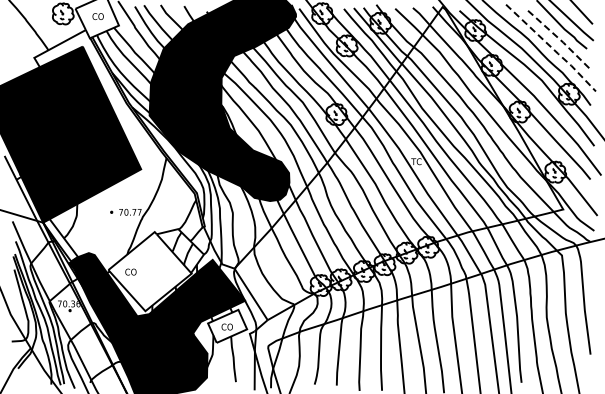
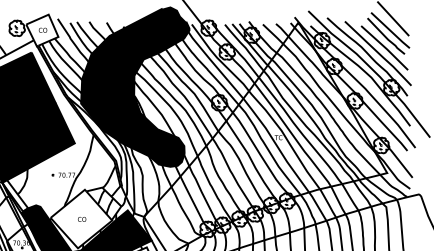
line: (561, 40) -> (385, 48), dashed -> solid
line: (552, 48) -> (379, 53), dashed -> solid
text: (130, 271) -> (81, 218), moved

